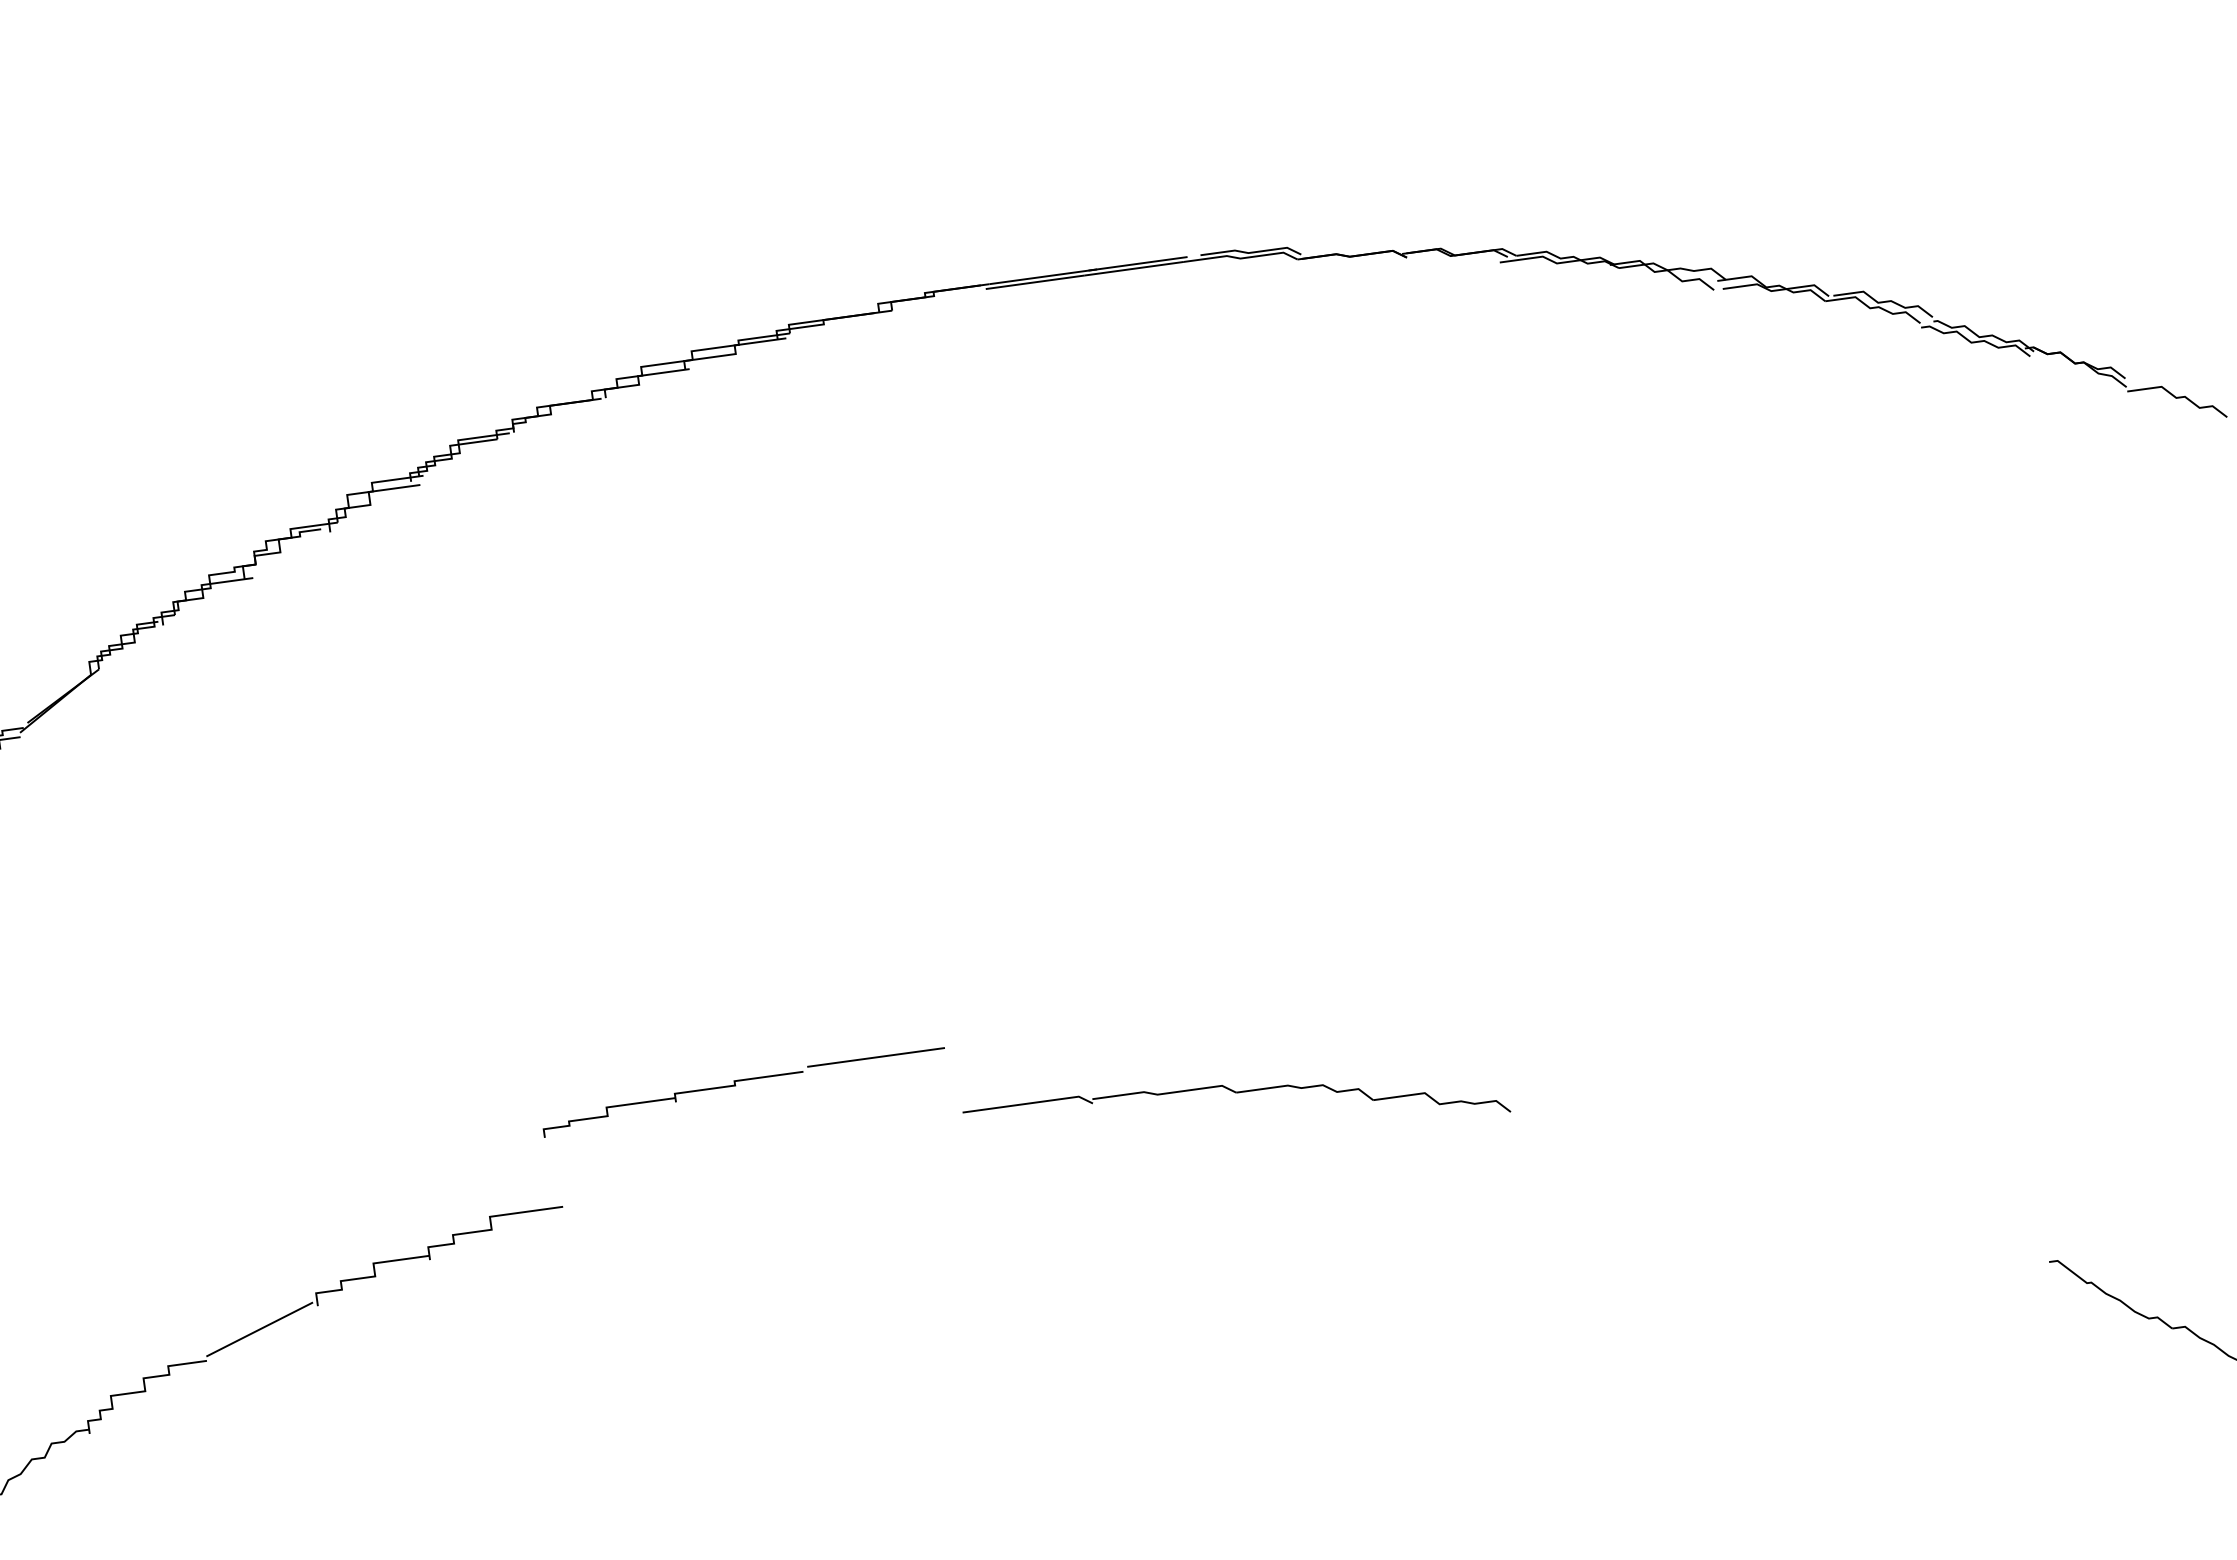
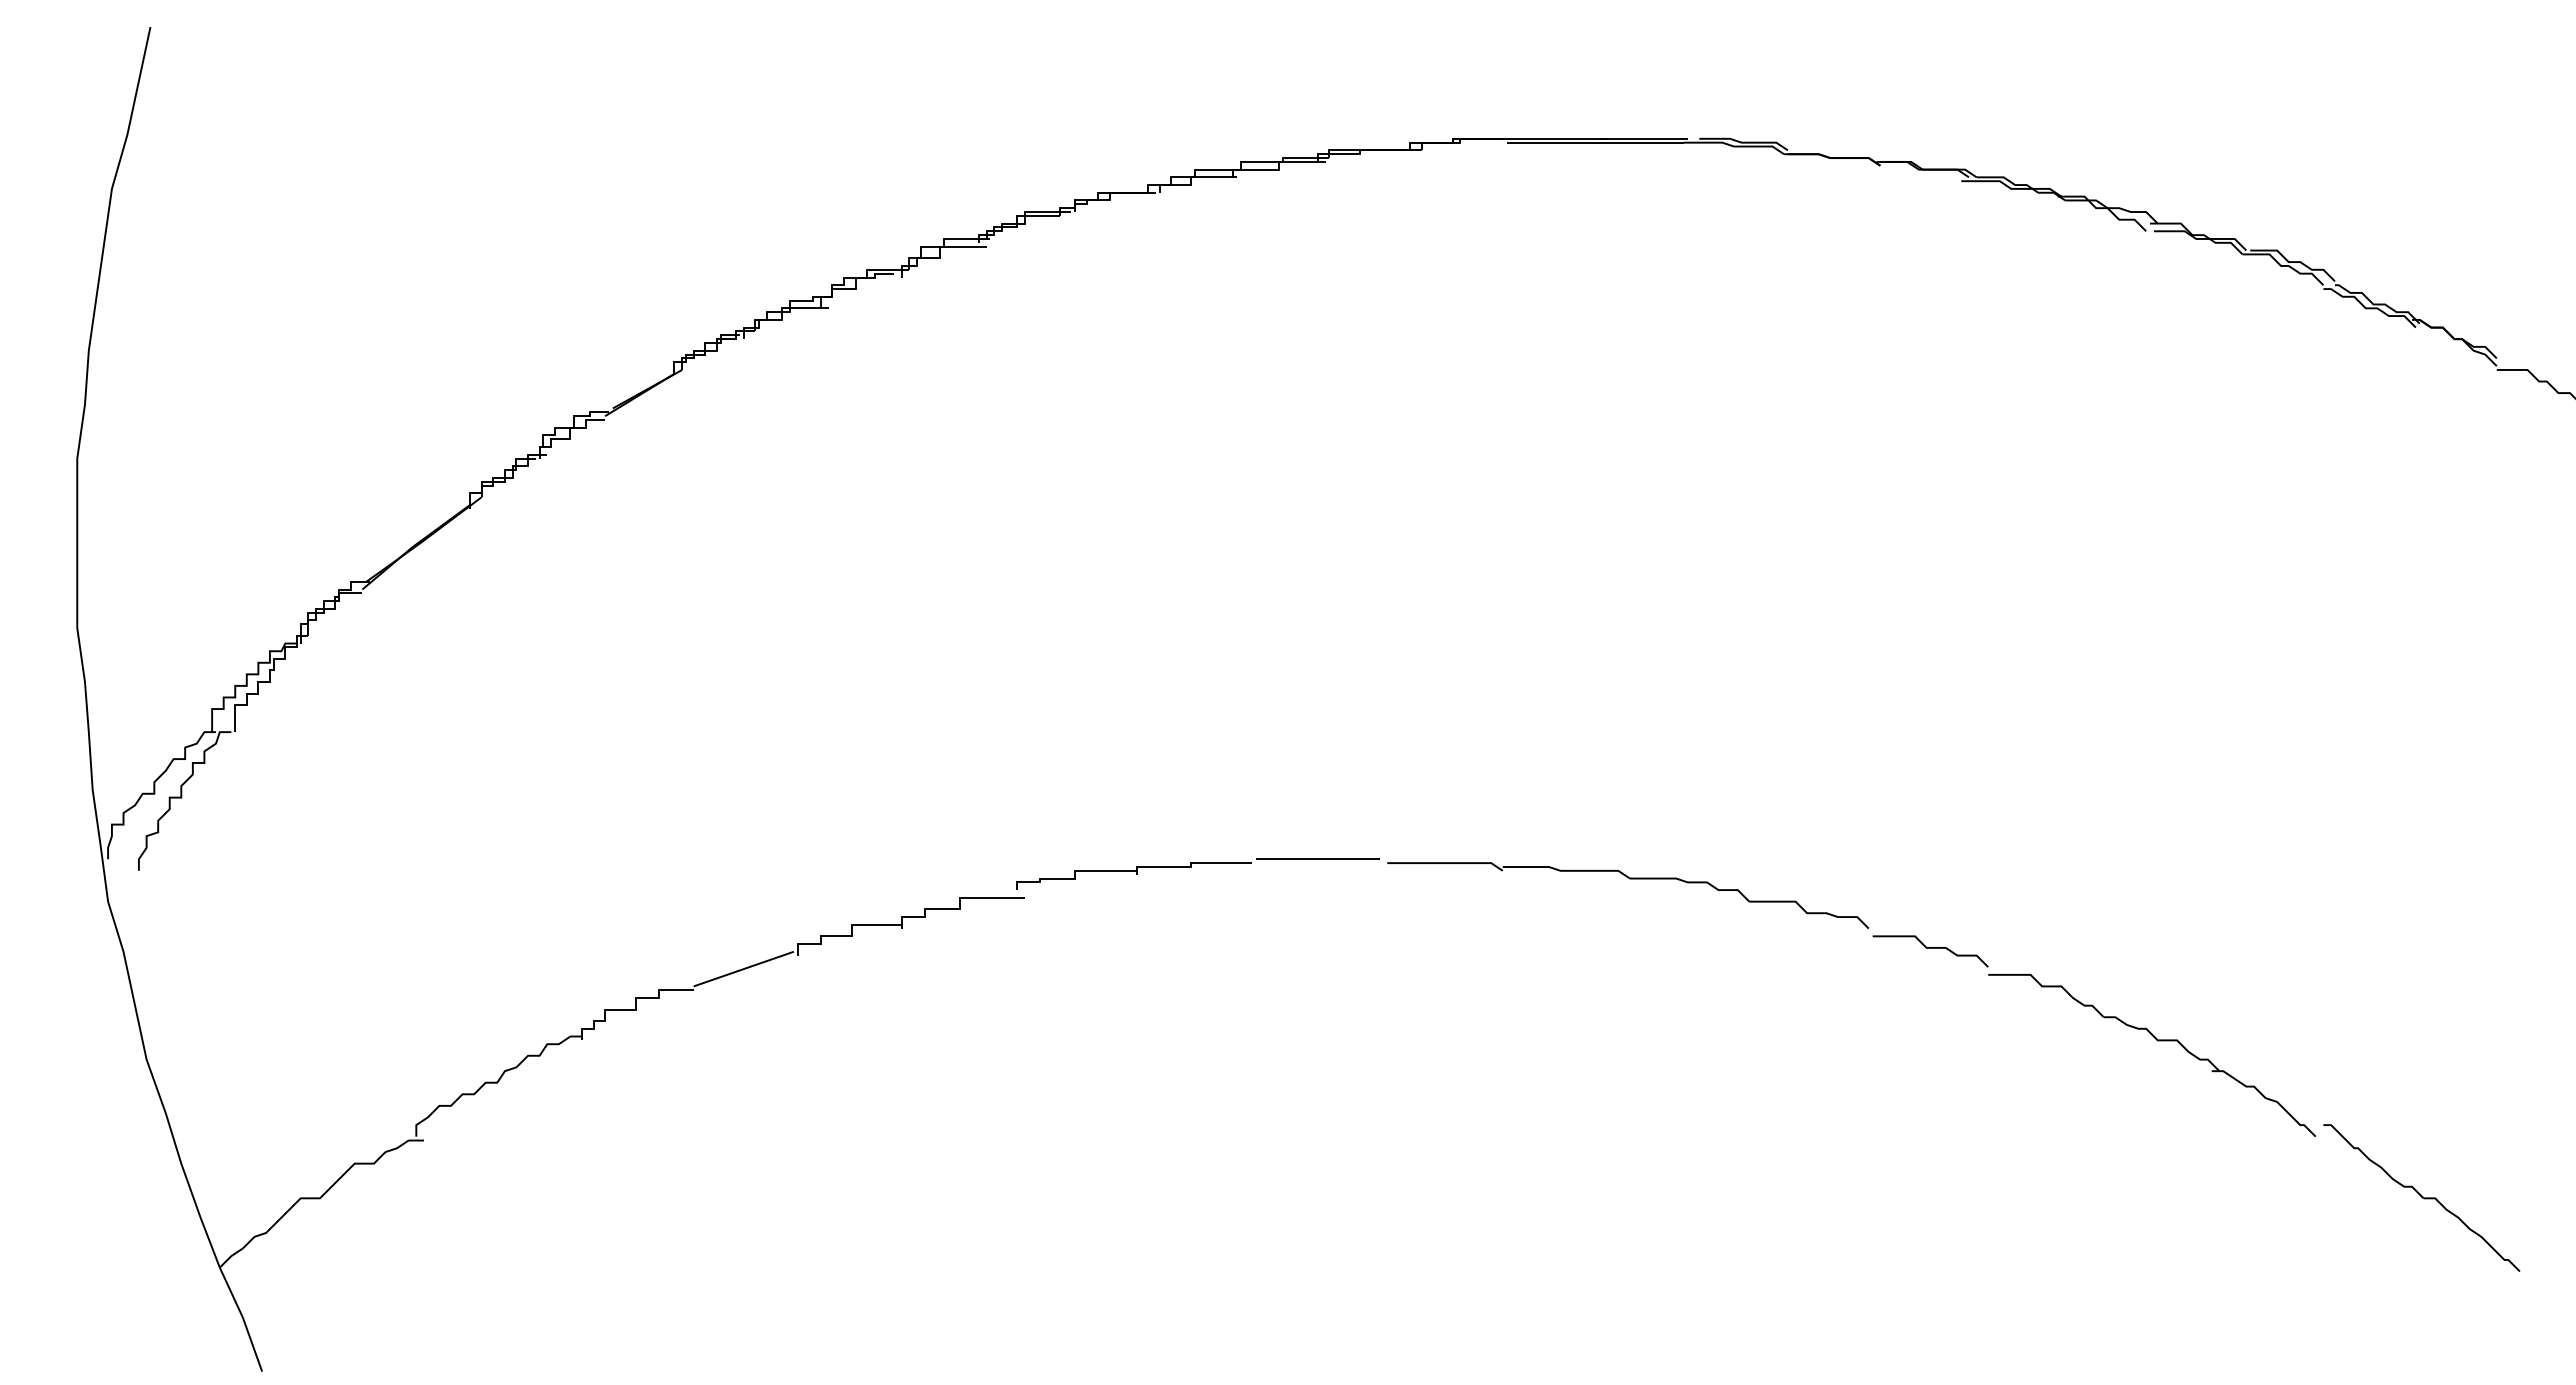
part: (736, 1085) -> (1191, 867), moved
part: (1785, 1175) -> (2102, 1017), added

